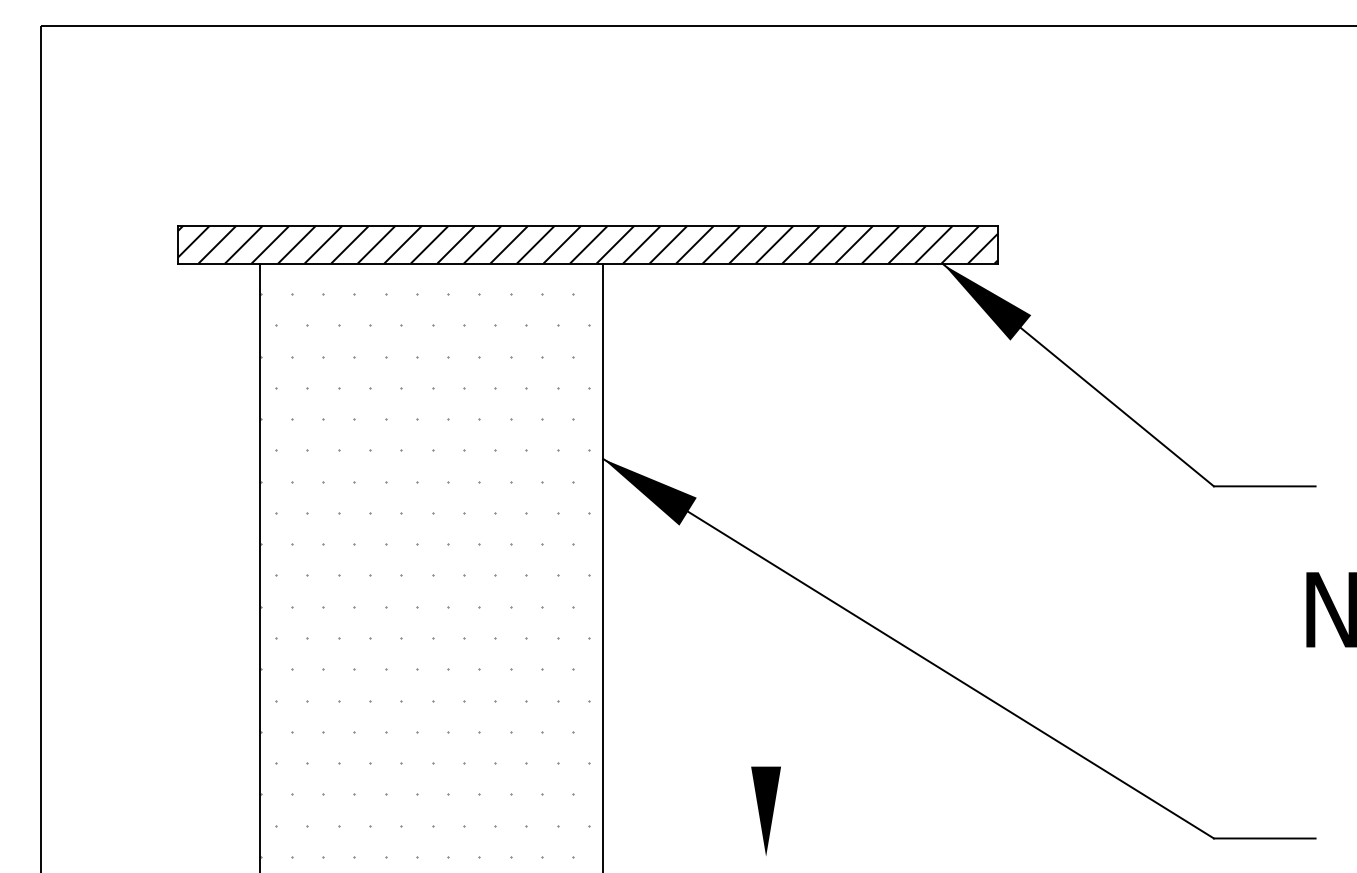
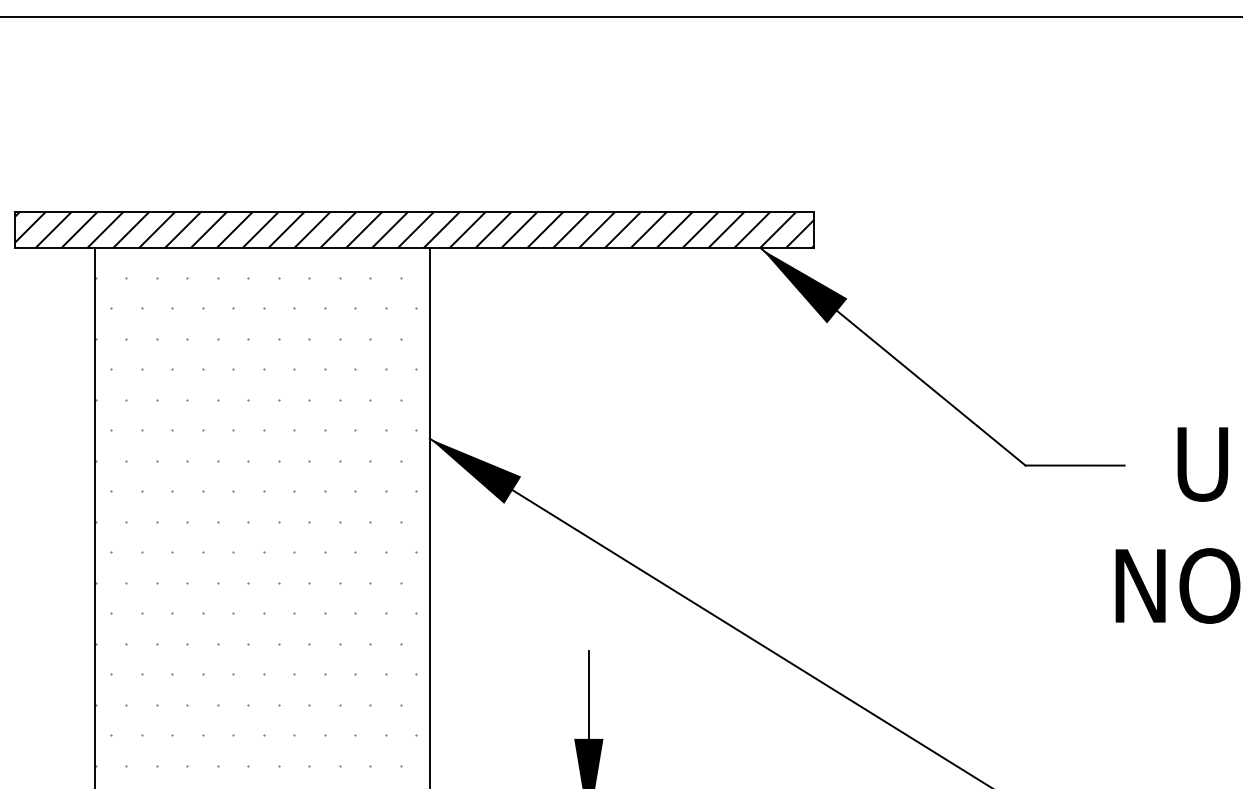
line: (766, 721) -> (589, 694), added

